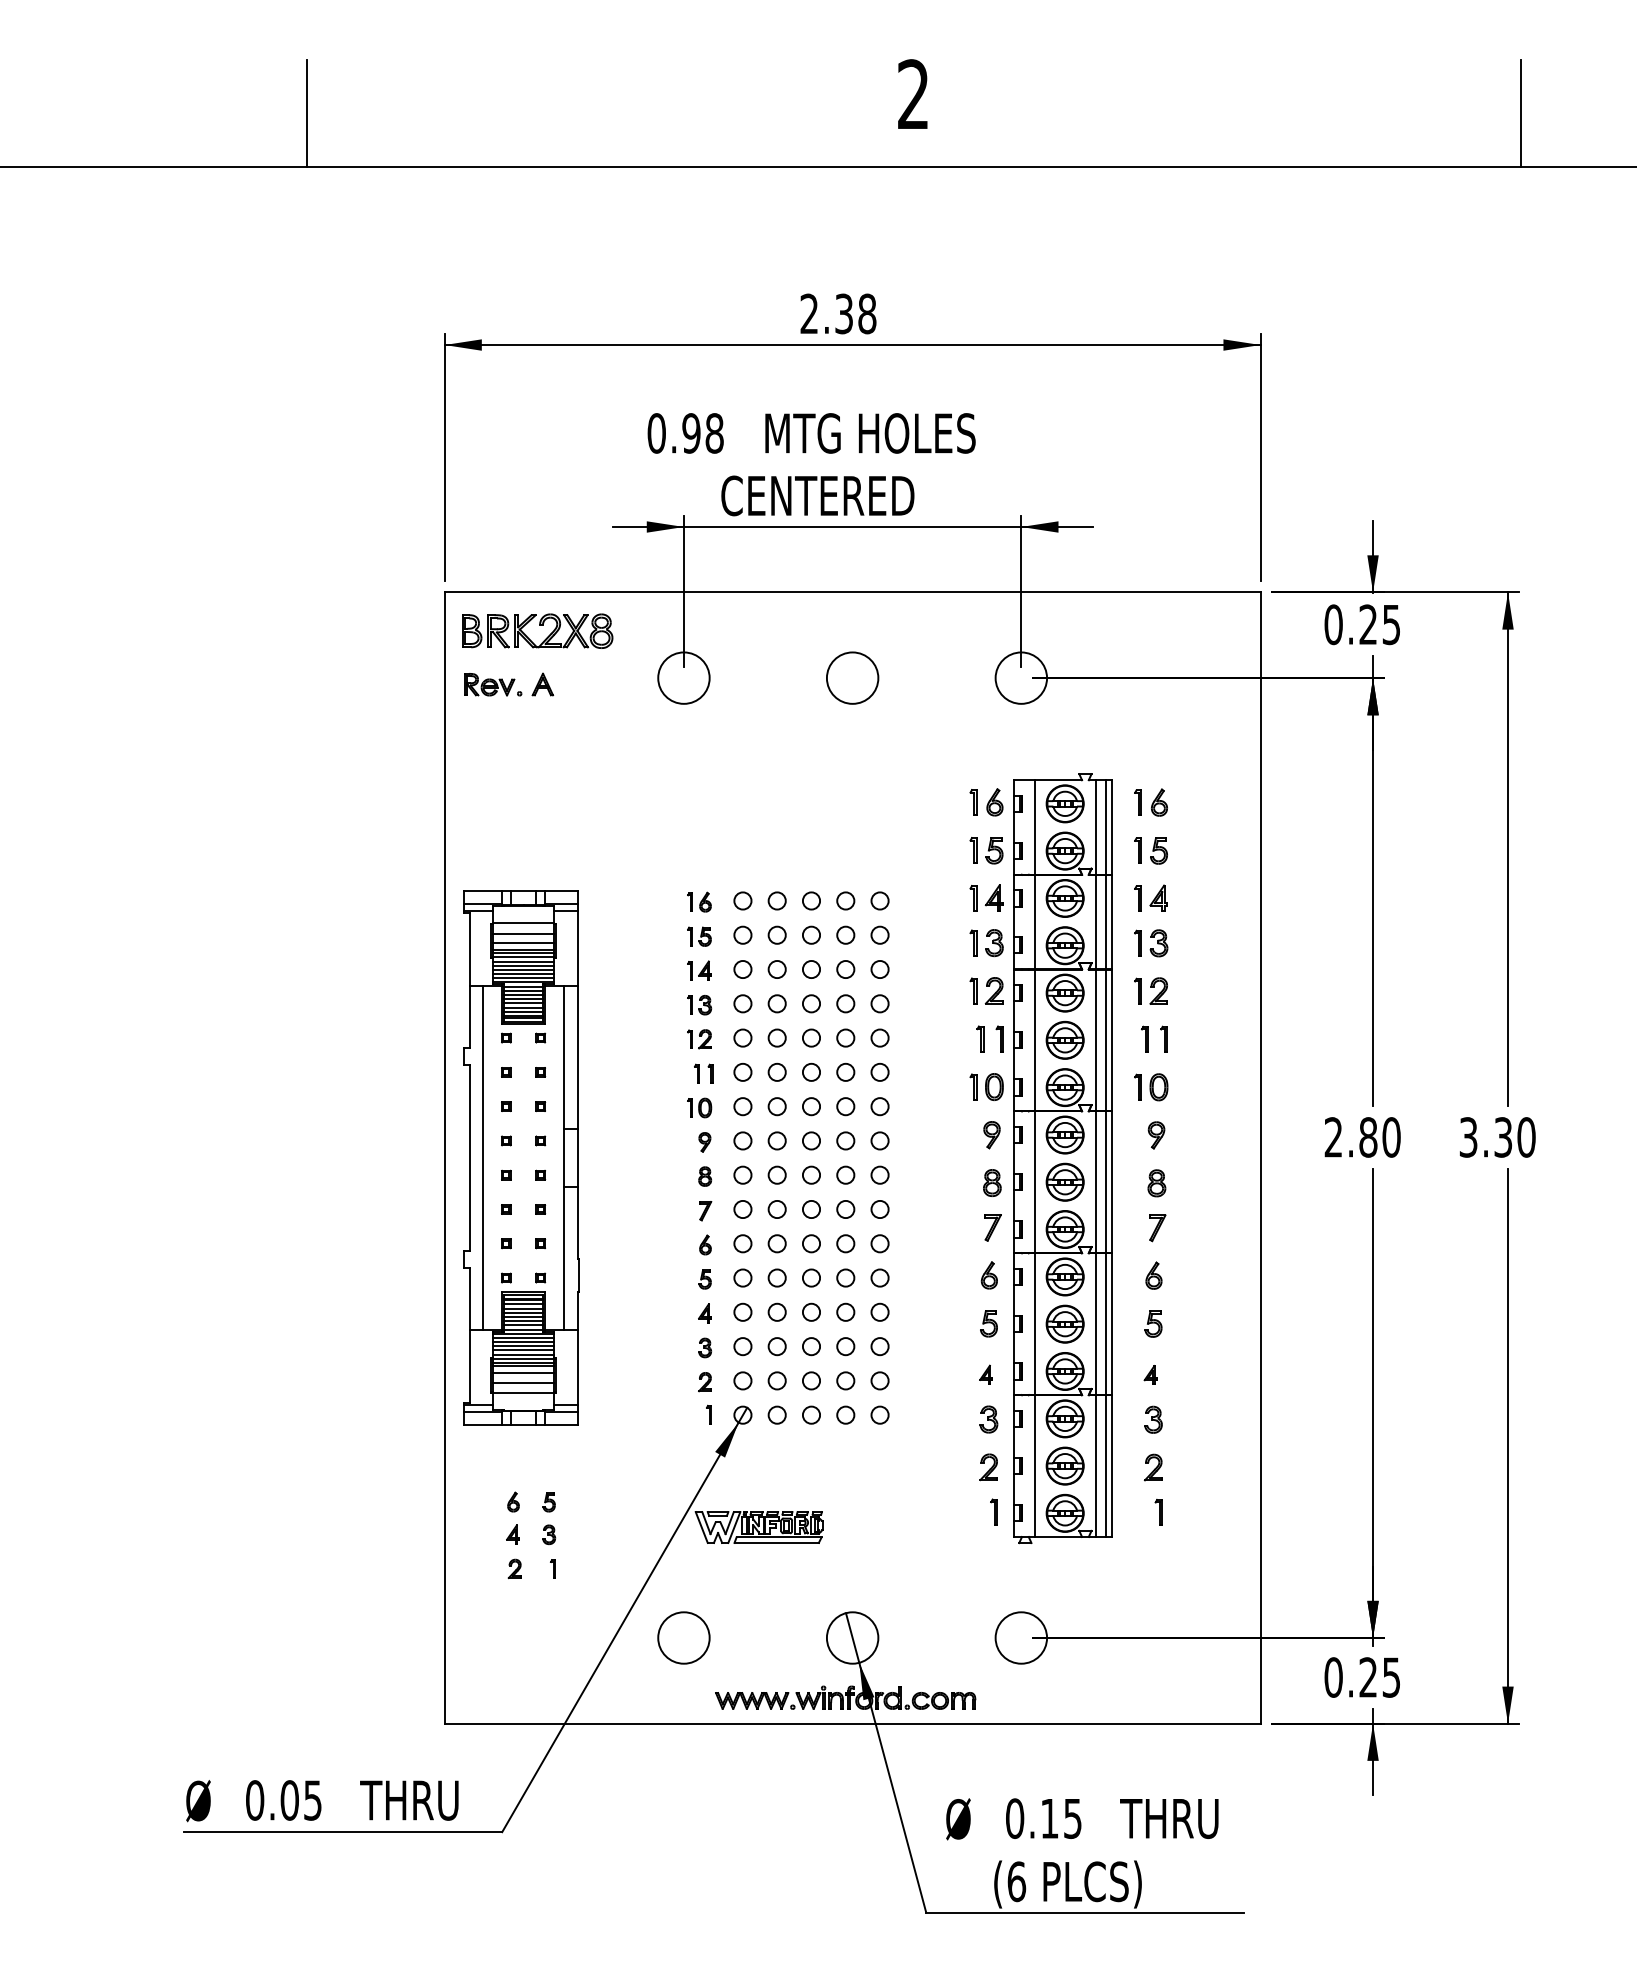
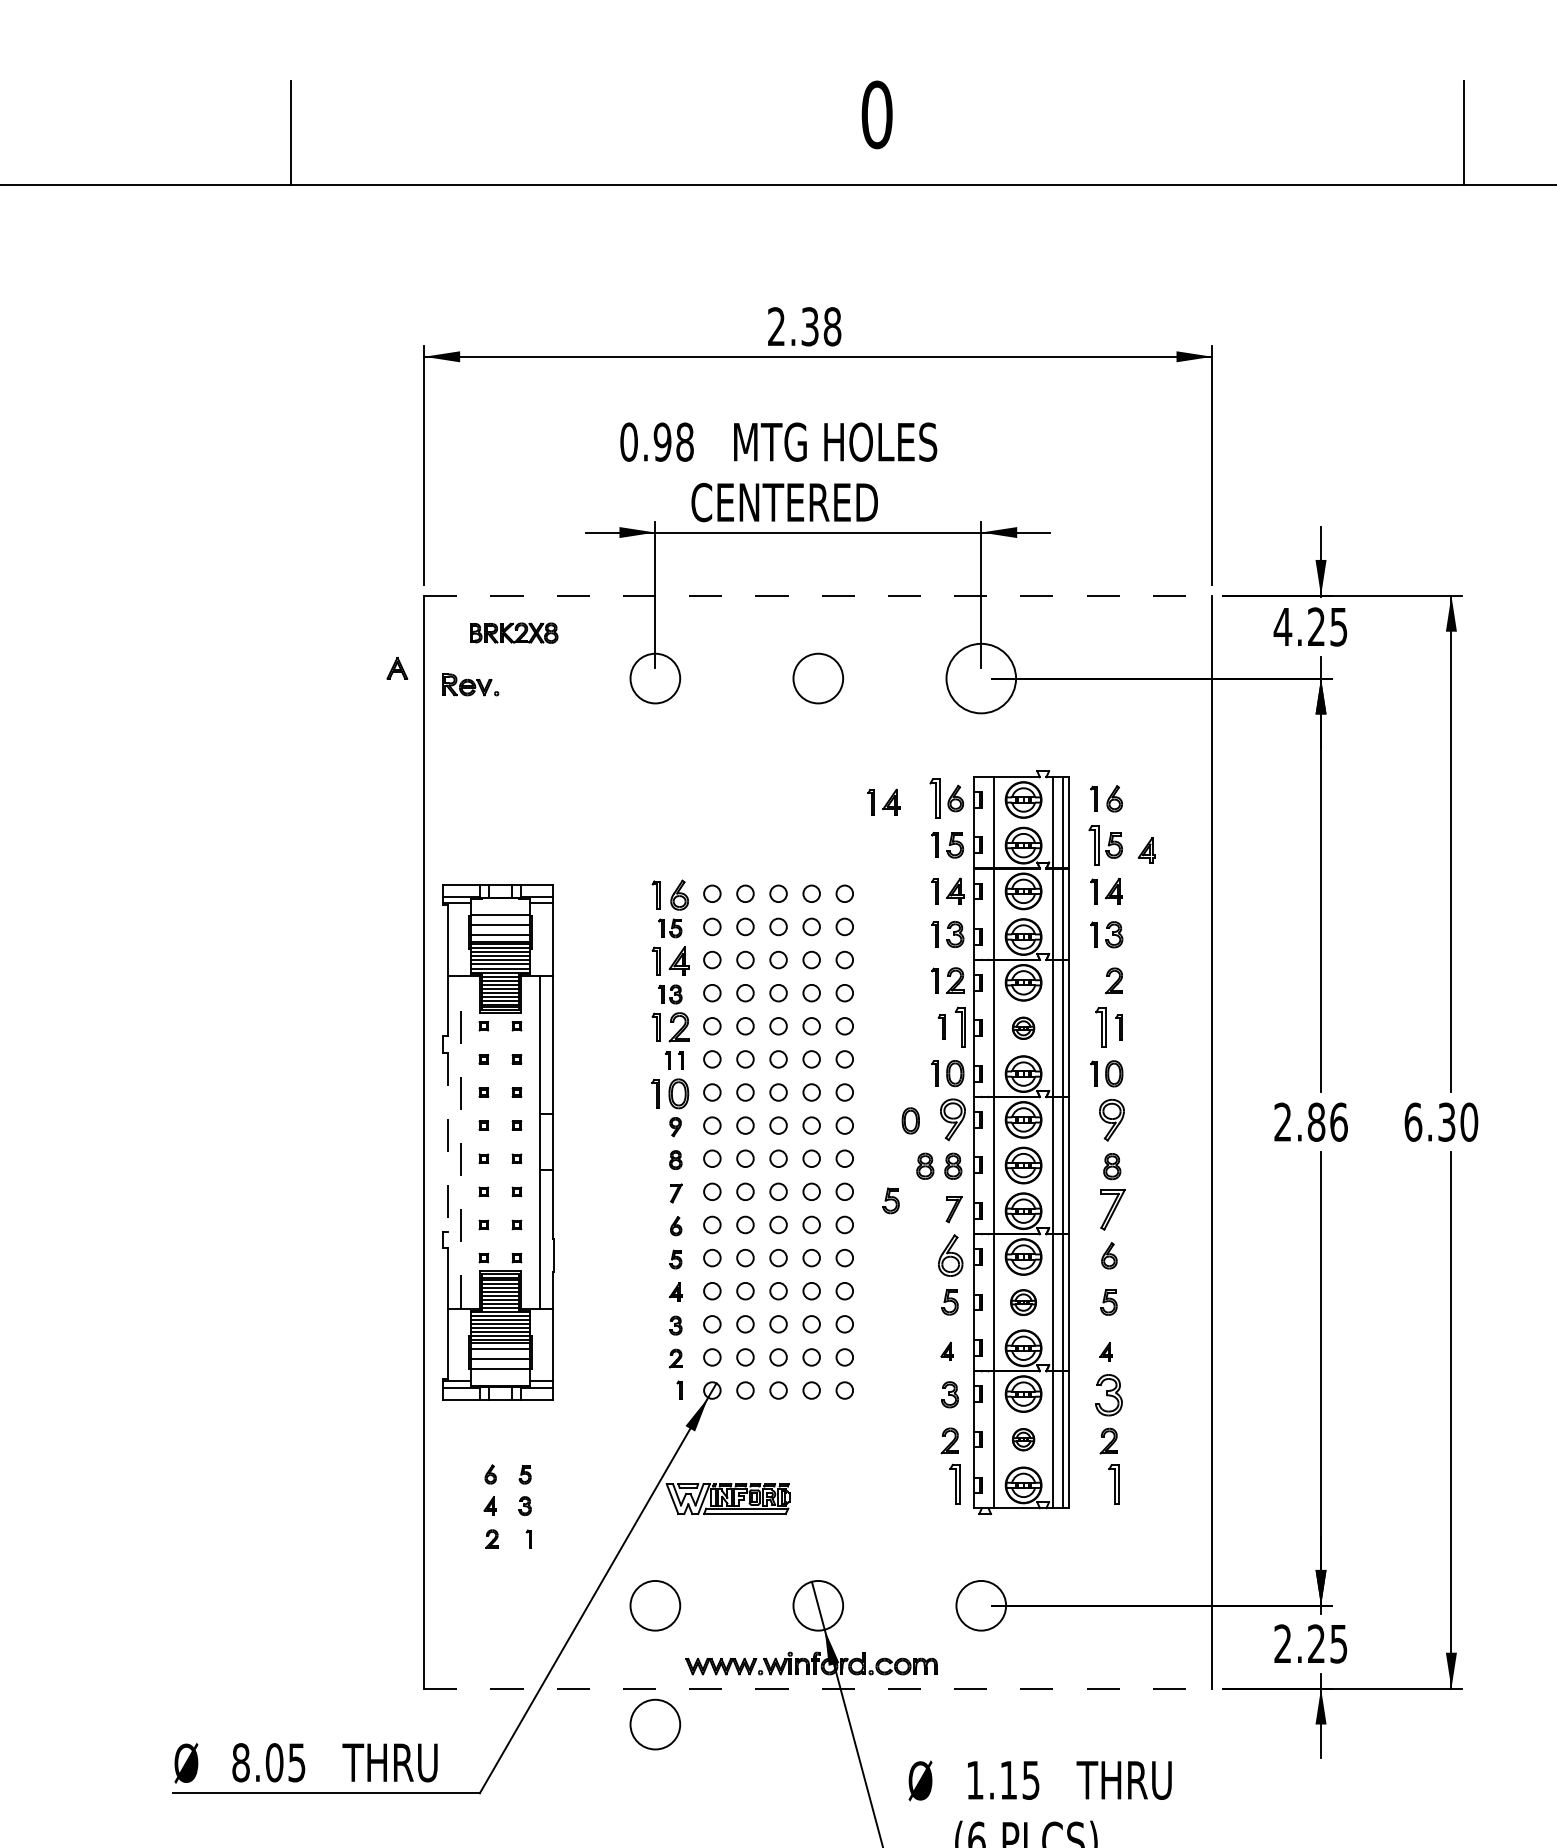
text: (913, 94) -> (877, 114), 2 -> 0
line: (852, 592) -> (818, 595), solid -> dashed
text: (1333, 624) -> (1282, 626), 0.25 -> 4.25
part: (537, 630) -> (513, 632), size x0.6
circle: (1021, 677) -> (981, 677), size x1.4
part: (542, 684) -> (397, 668), moved
part: (973, 802) -> (935, 798), size x1.6
part: (920, 805) -> (883, 801), added
part: (1137, 850) -> (1093, 845), size x1.6
part: (1192, 855) -> (1146, 849), added
part: (699, 901) -> (670, 894), size x1.6
part: (699, 970) -> (670, 960), size x1.6
part: (1137, 990) -> (1093, 980), removed
part: (999, 1038) -> (960, 1026), size x1.6
part: (1144, 1038) -> (1100, 1026), size x1.6
part: (699, 1039) -> (670, 1027), size x1.6
part: (1064, 1039) -> (1022, 1027), size x0.6
part: (699, 1107) -> (670, 1093), size x1.6
part: (948, 1135) -> (910, 1120), added
part: (991, 1135) -> (952, 1120), size x1.6
part: (1156, 1135) -> (1111, 1120), size x1.6
text: (1391, 1137) -> (1338, 1122), 2.80 -> 2.86
text: (1468, 1137) -> (1413, 1122), 3.30 -> 6.30
line: (483, 1157) -> (461, 1141), solid -> dashed
line: (469, 1158) -> (448, 1142), solid -> dashed
part: (963, 1182) -> (925, 1165), added
part: (927, 1218) -> (890, 1200), added
part: (1157, 1228) -> (1112, 1210), size x1.6
part: (988, 1275) -> (949, 1255), size x1.6
part: (1064, 1323) -> (1022, 1301), size x0.7
part: (1153, 1419) -> (1108, 1394), size x1.6
part: (1064, 1465) -> (1022, 1439), size x0.6
part: (993, 1511) -> (954, 1483), size x1.6
part: (1158, 1512) -> (1113, 1484), size x1.6
text: (1333, 1677) -> (1282, 1643), 0.25 -> 2.25
line: (852, 1723) -> (818, 1688), solid -> dashed
circle: (683, 1760) -> (654, 1724), added
text: (255, 1800) -> (241, 1762), 0.05 -> 8.05
text: (1015, 1818) -> (975, 1780), 0.15 -> 1.15

